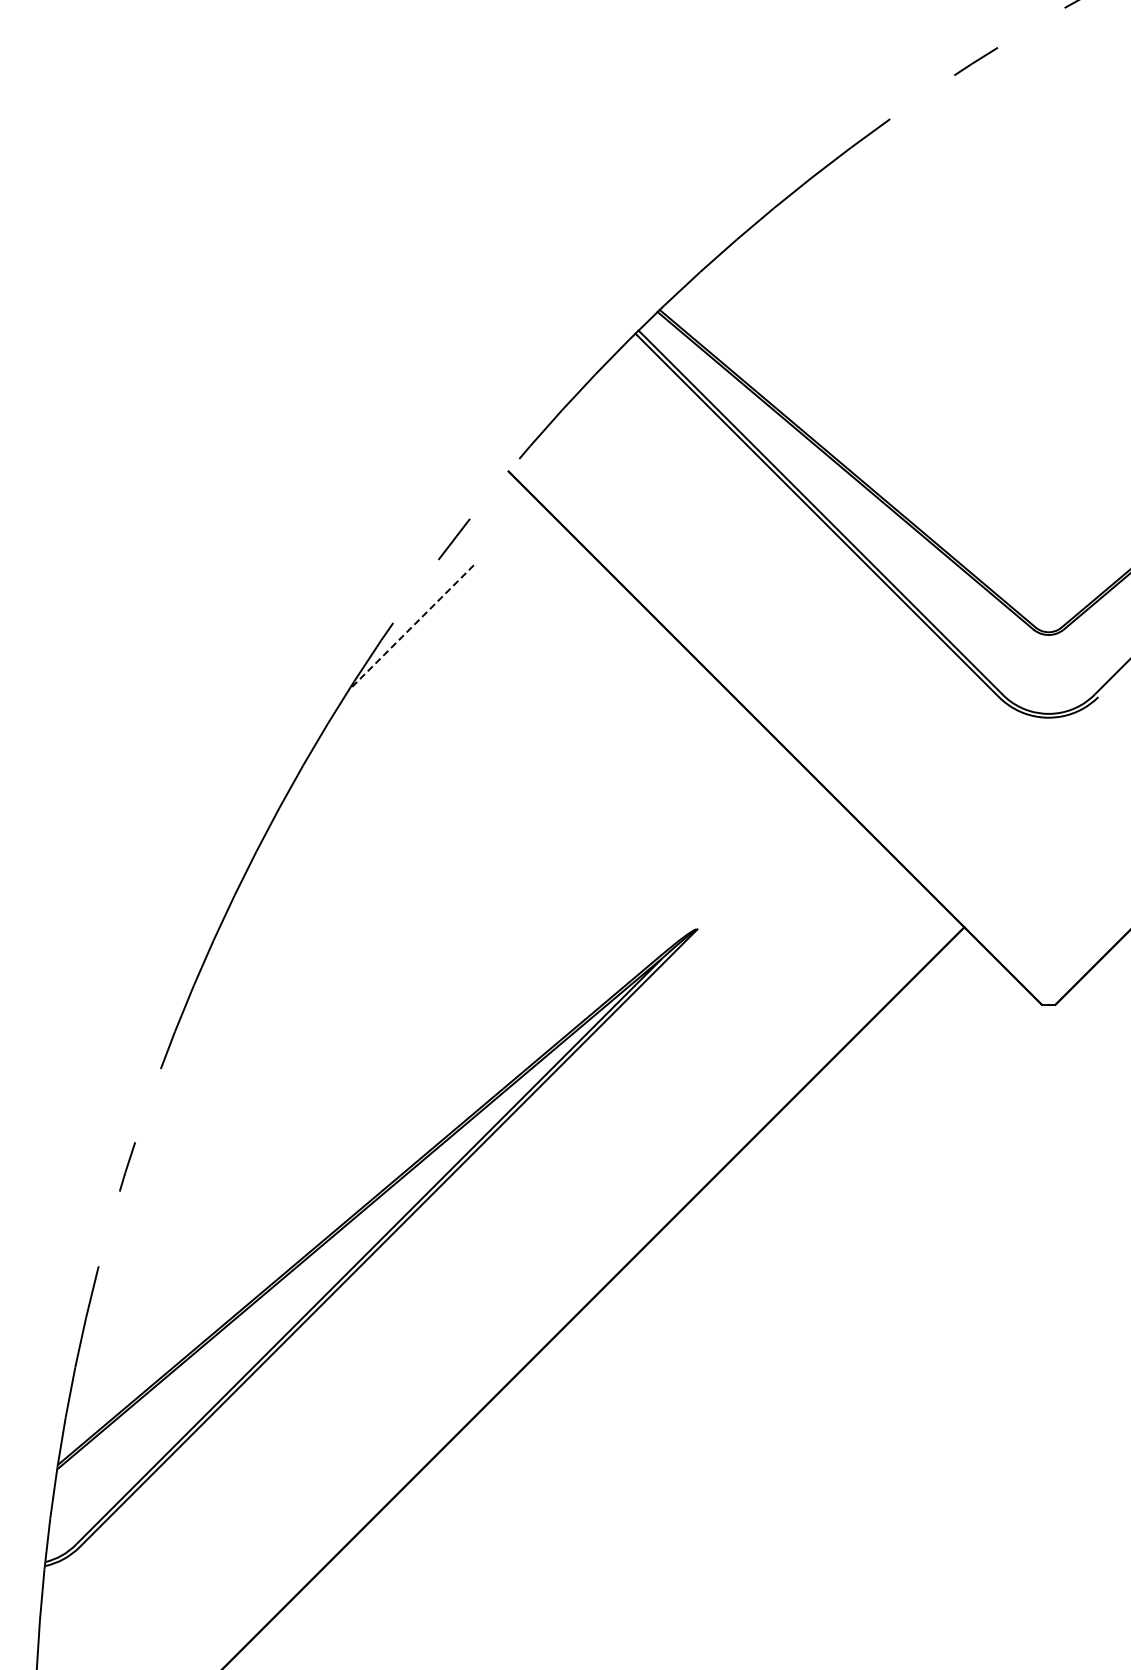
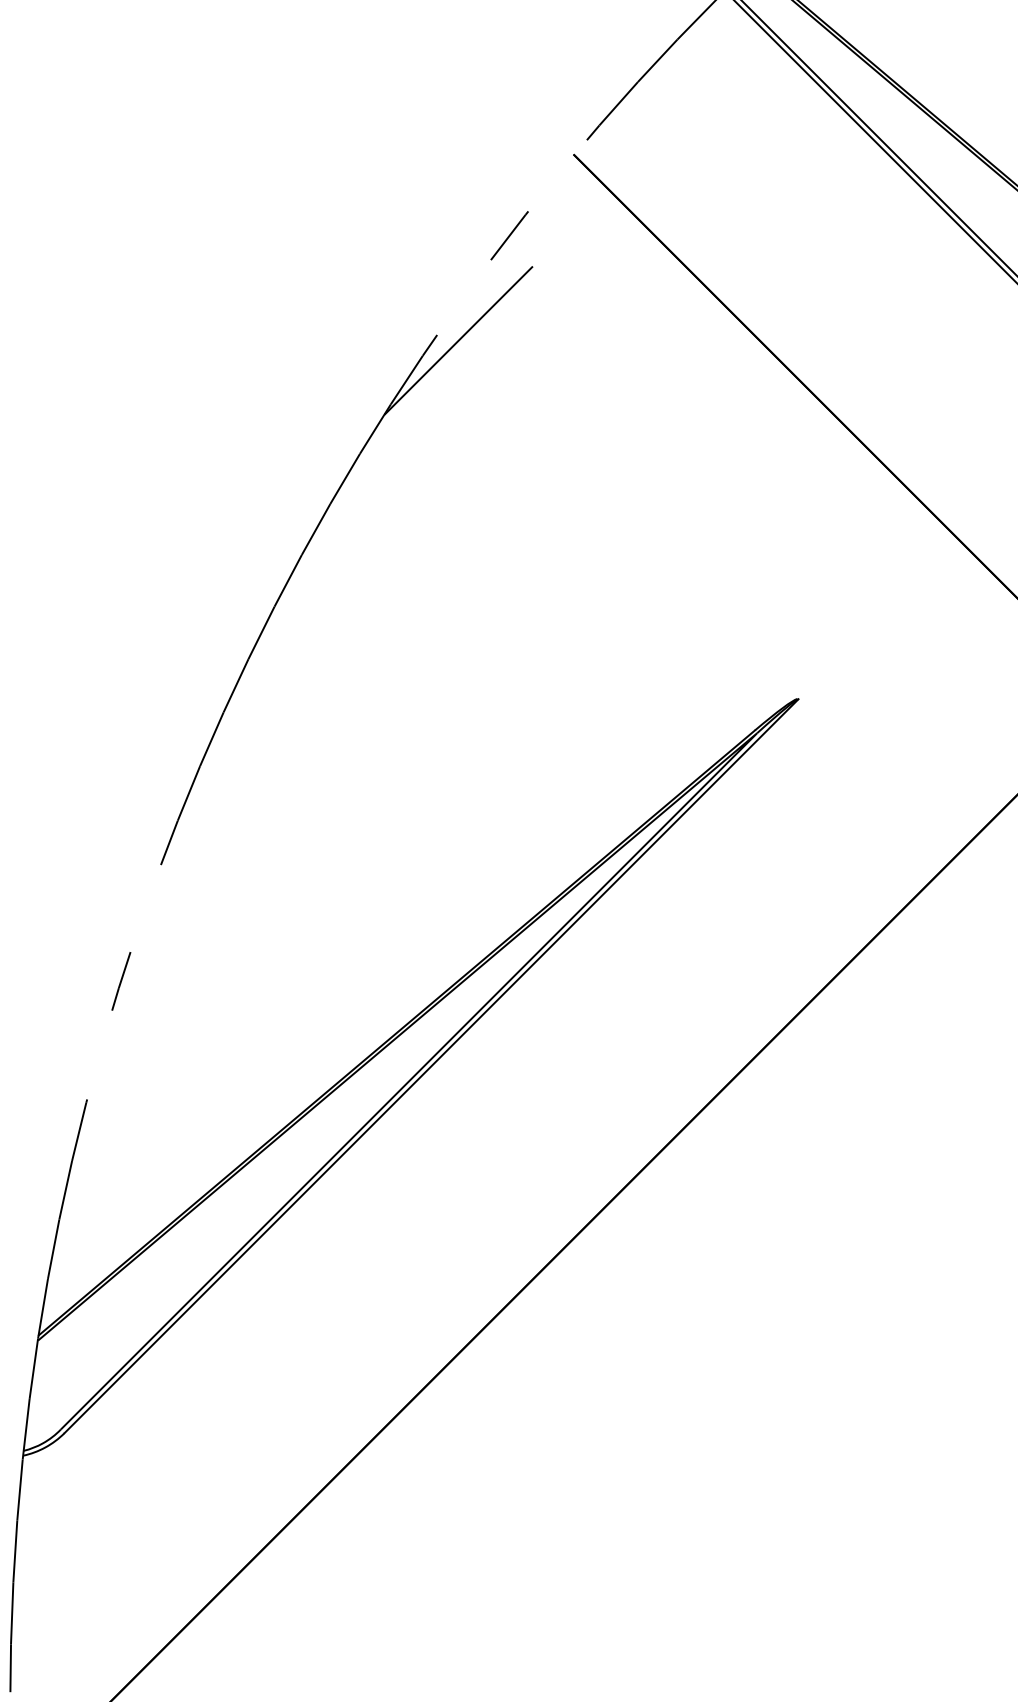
line: (411, 628) -> (458, 341), dashed -> solid

